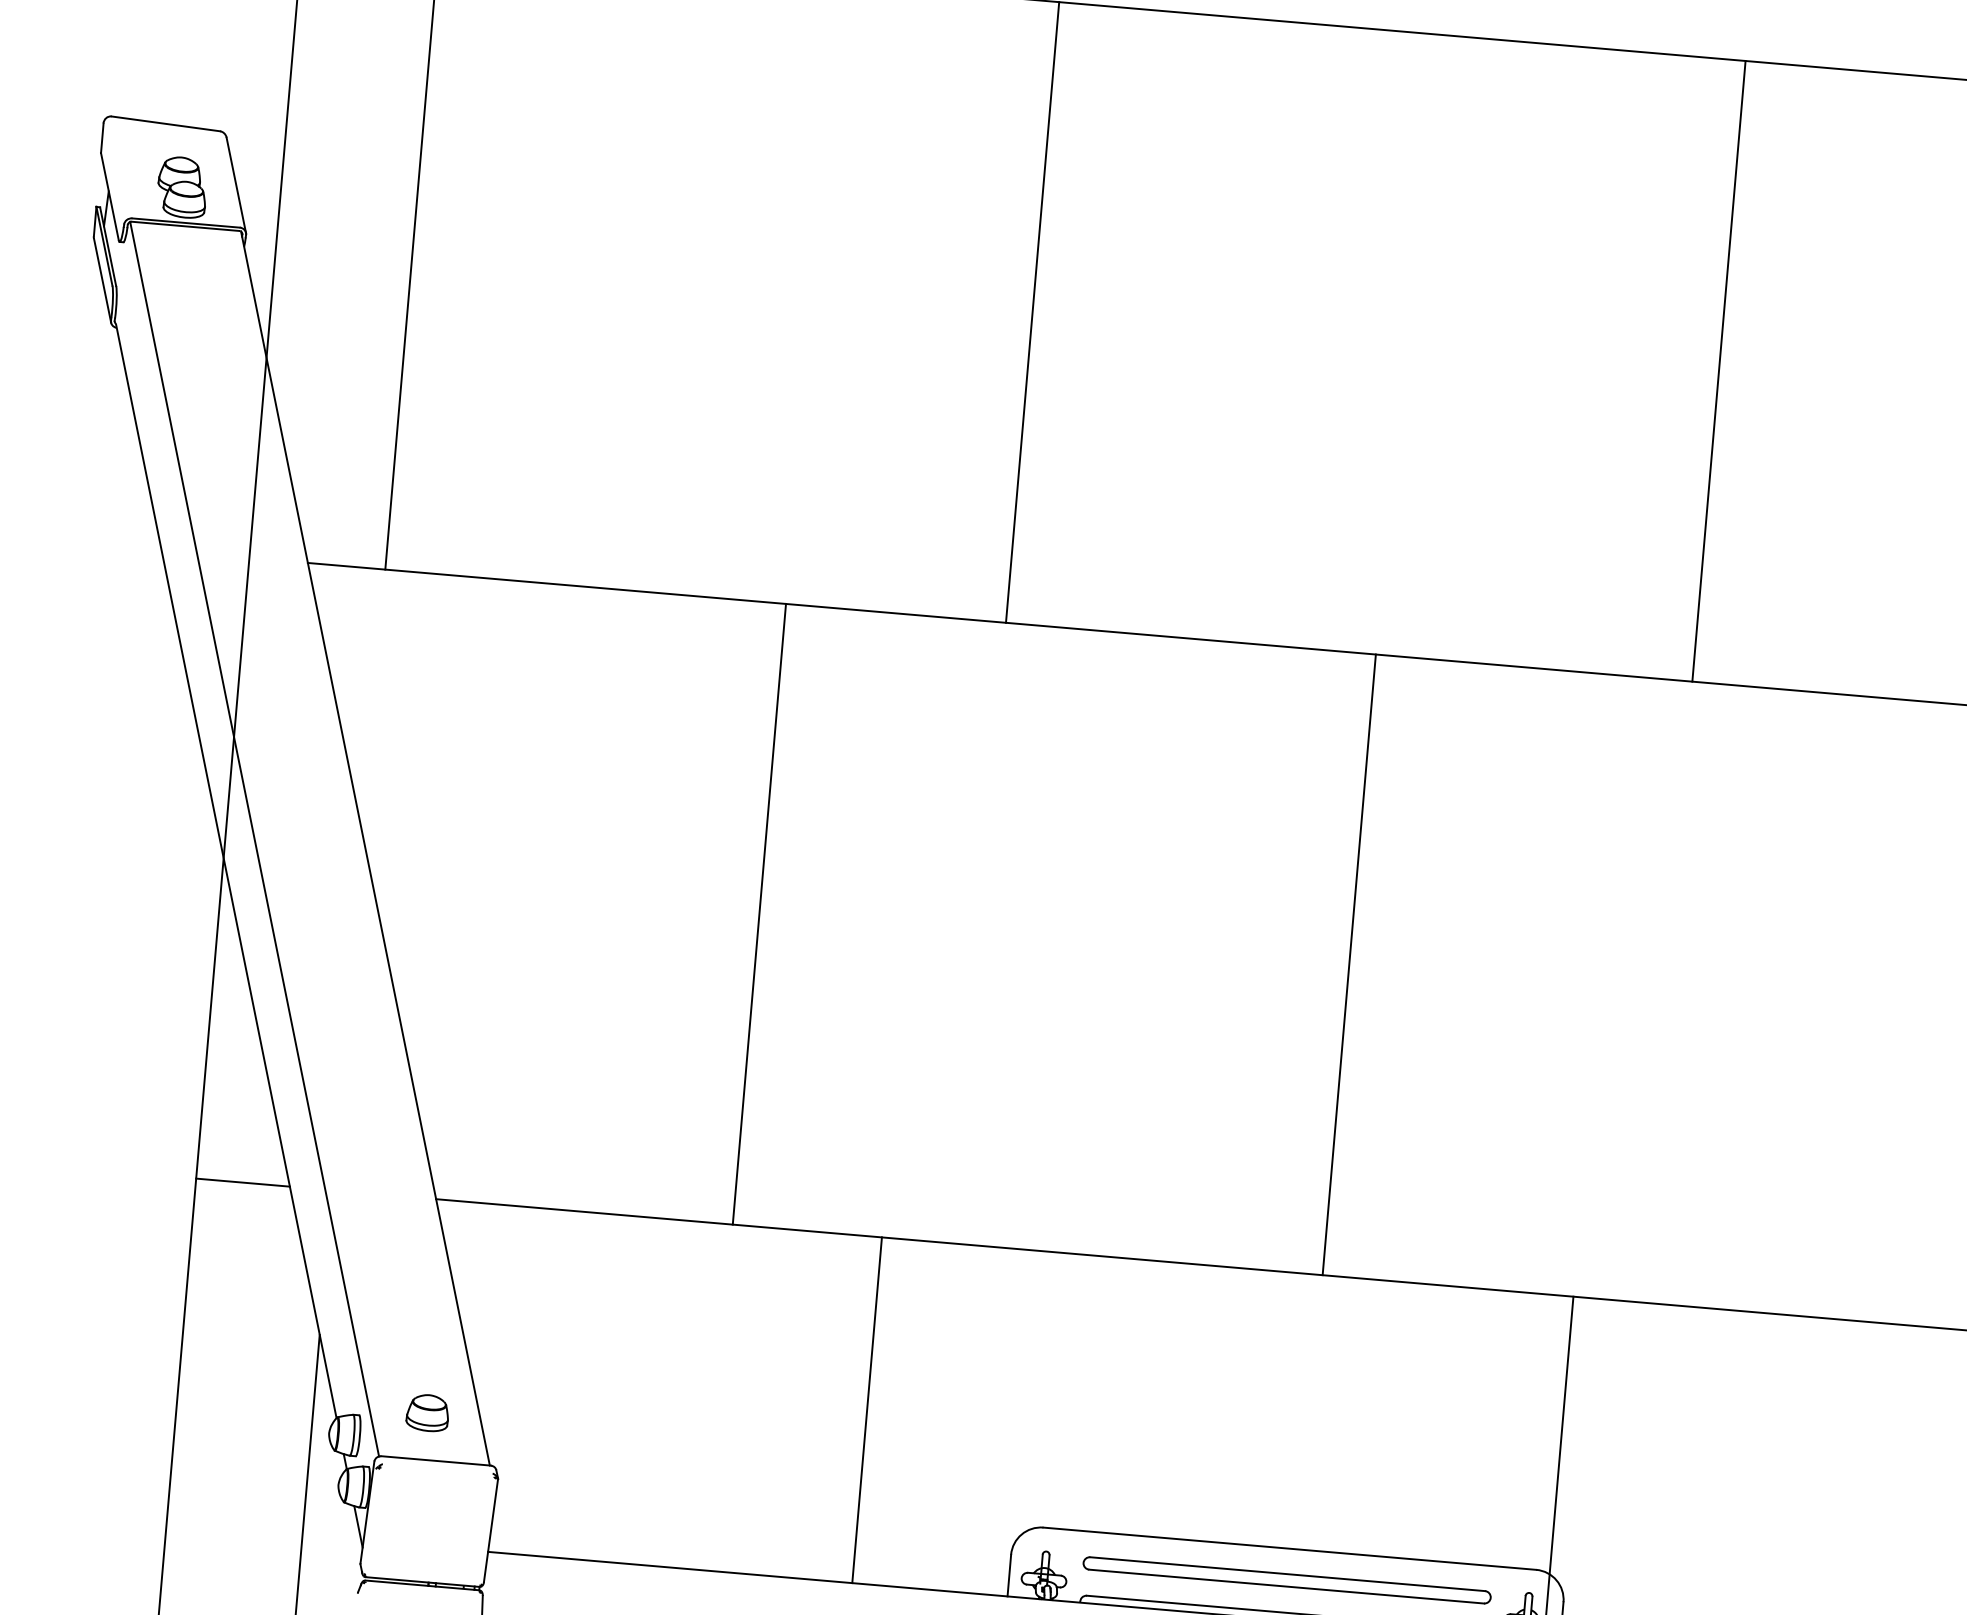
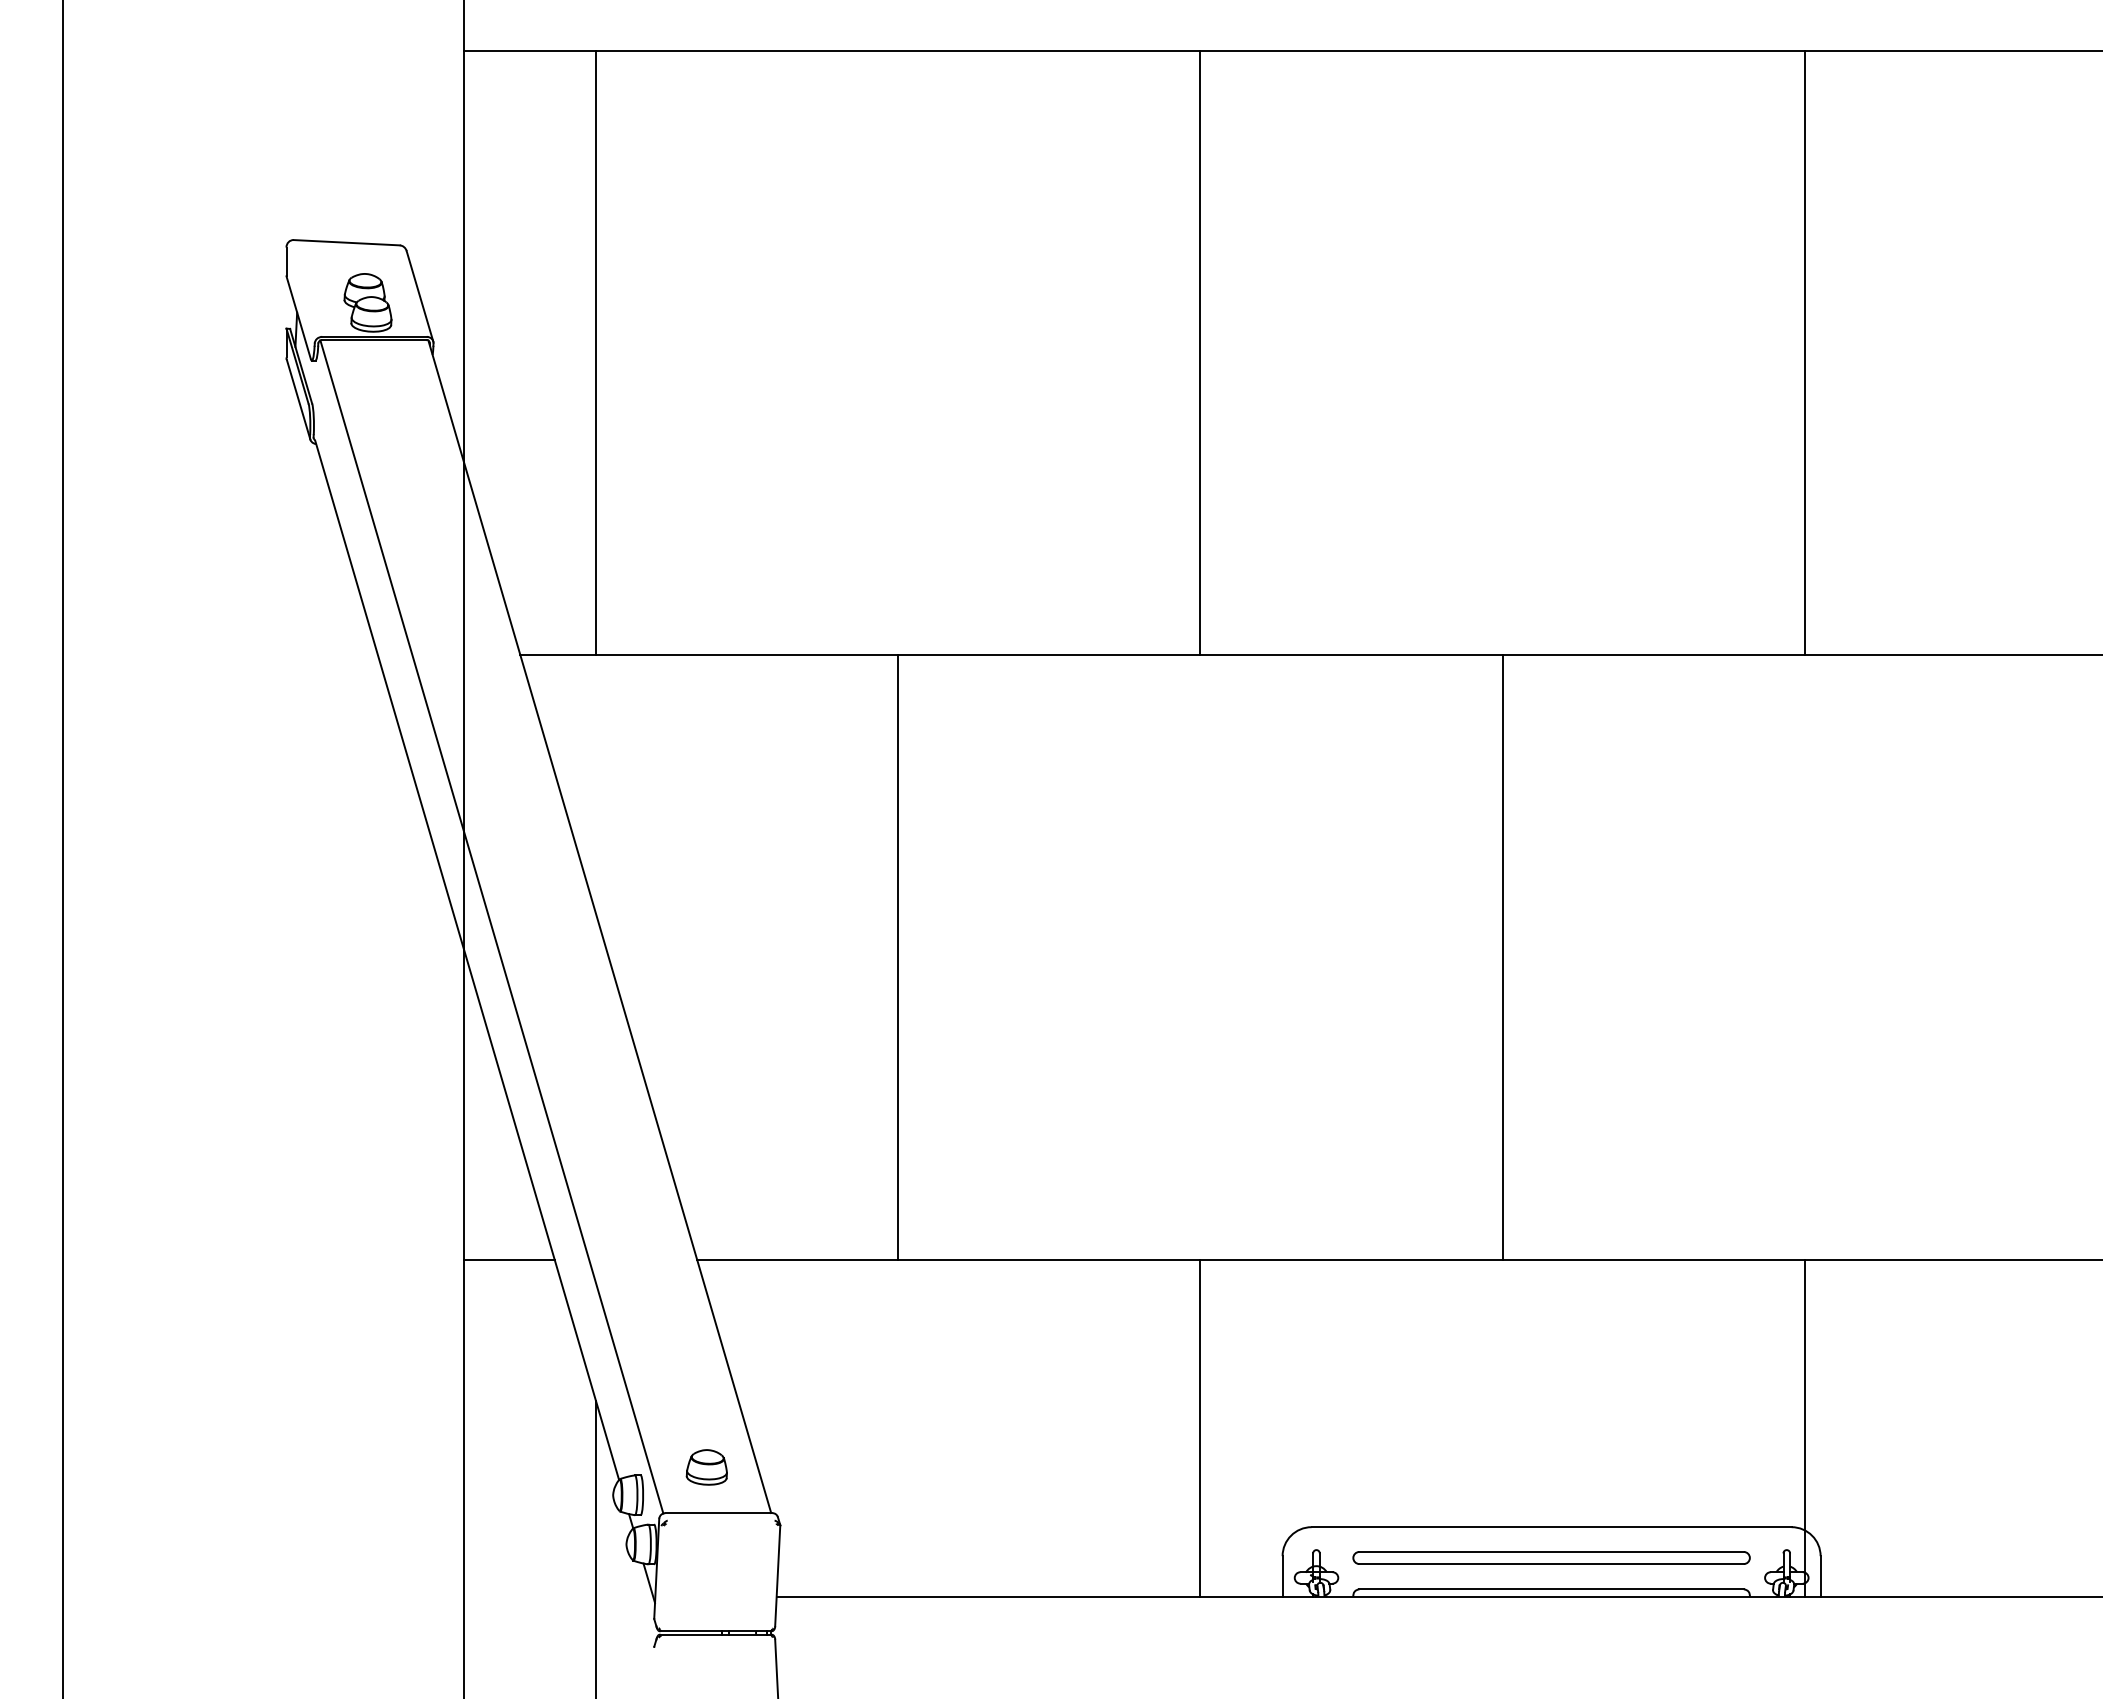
line: (1718, 370) -> (1804, 352), moved
line: (759, 914) -> (898, 957), moved
line: (1349, 964) -> (1502, 957), moved
line: (867, 1409) -> (1200, 1427), moved

